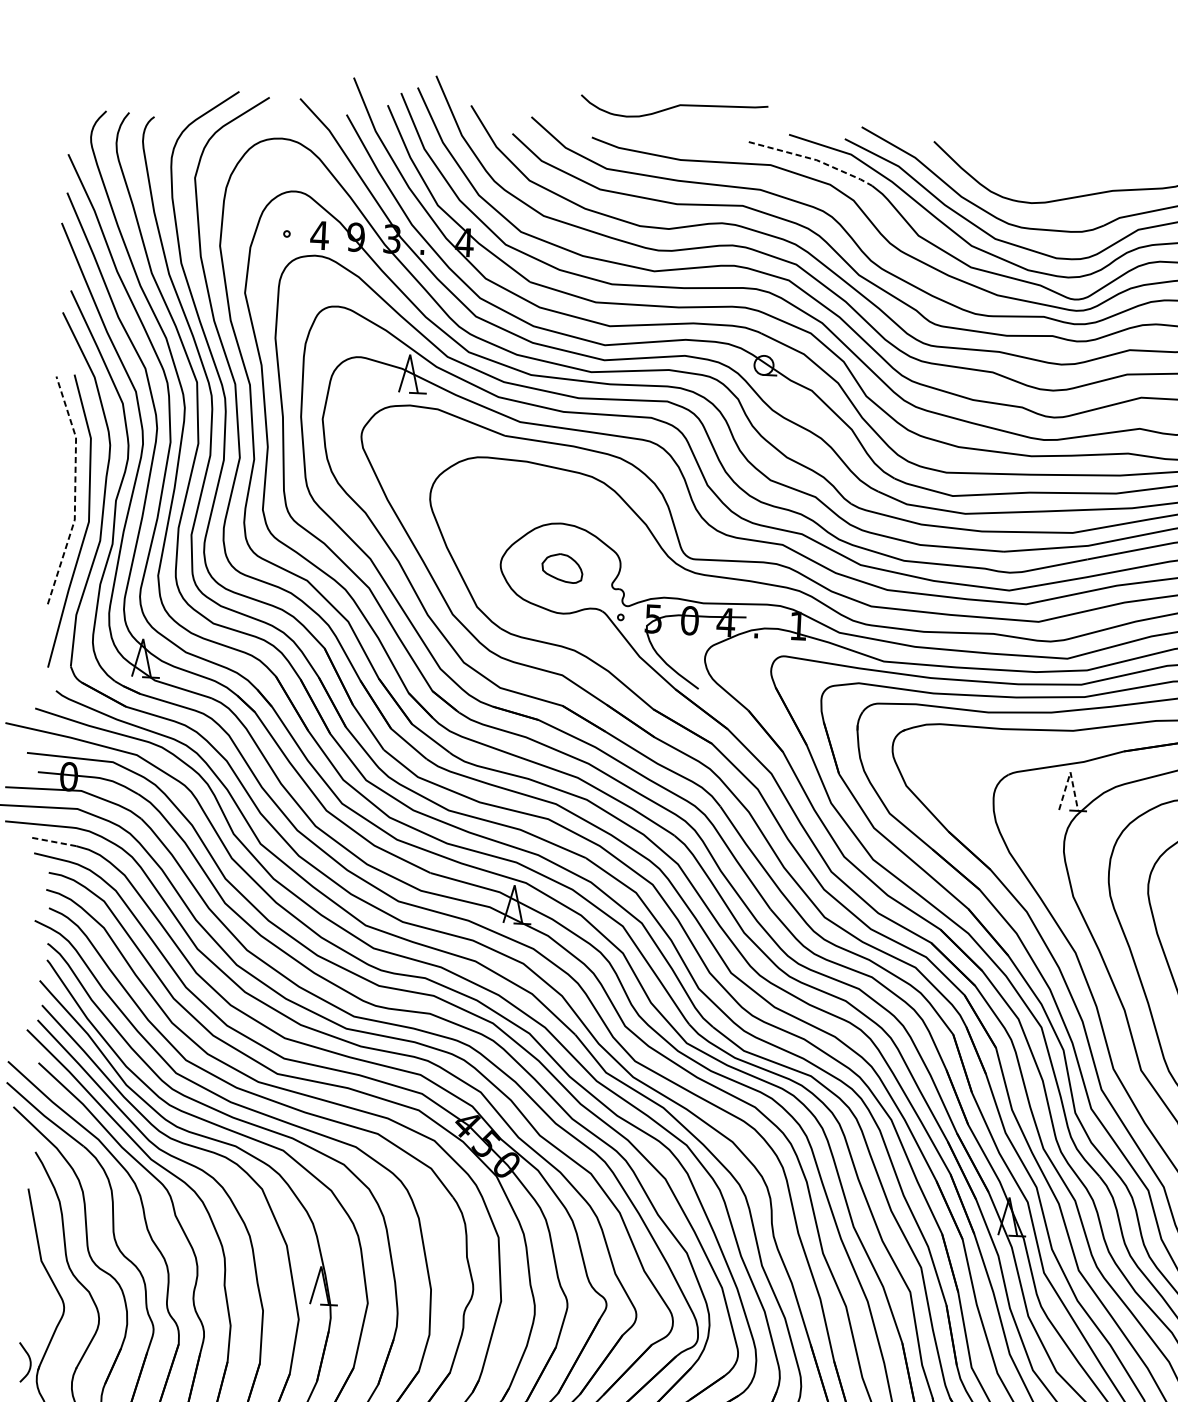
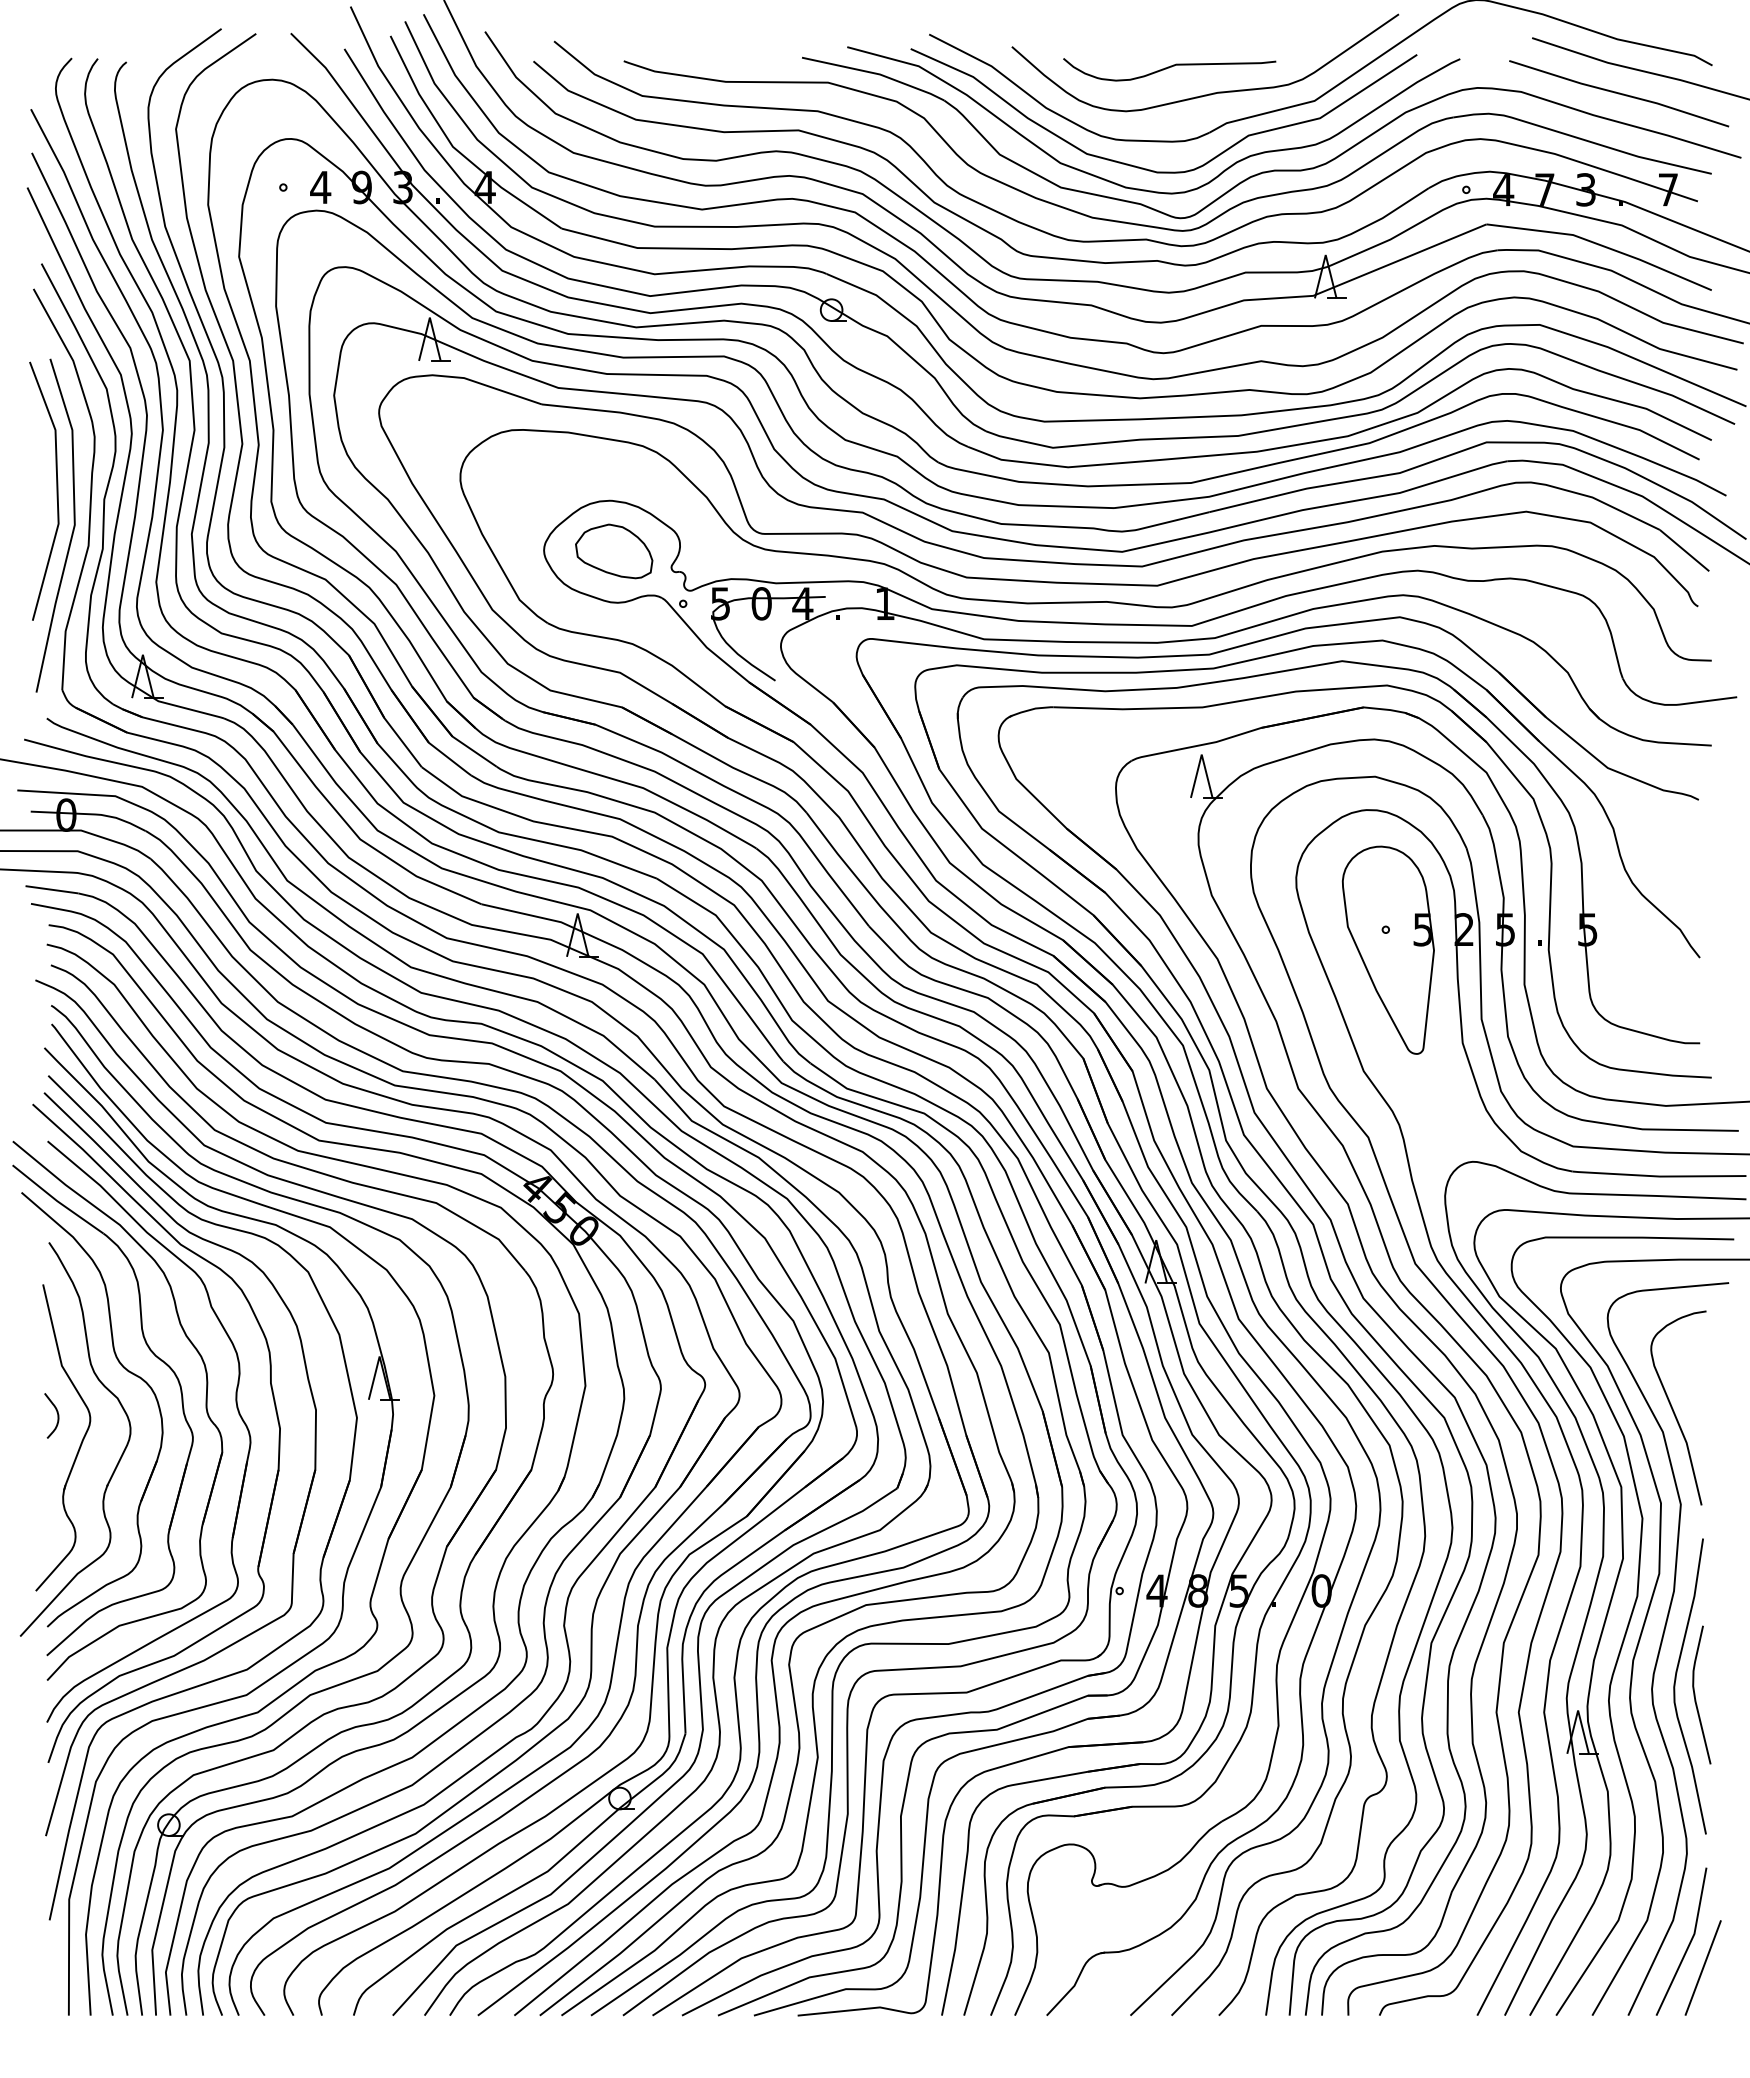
curve: (674, 108) -> (1169, 68), moved
line: (814, 159) -> (877, 73), dashed -> solid
line: (75, 490) -> (57, 490), dashed -> solid
part: (562, 568) -> (614, 551), size x1.67
line: (1070, 772) -> (1201, 754), dashed -> solid
line: (53, 841) -> (52, 889), dashed -> solid
curve: (29, 1359) -> (56, 1412), moved

